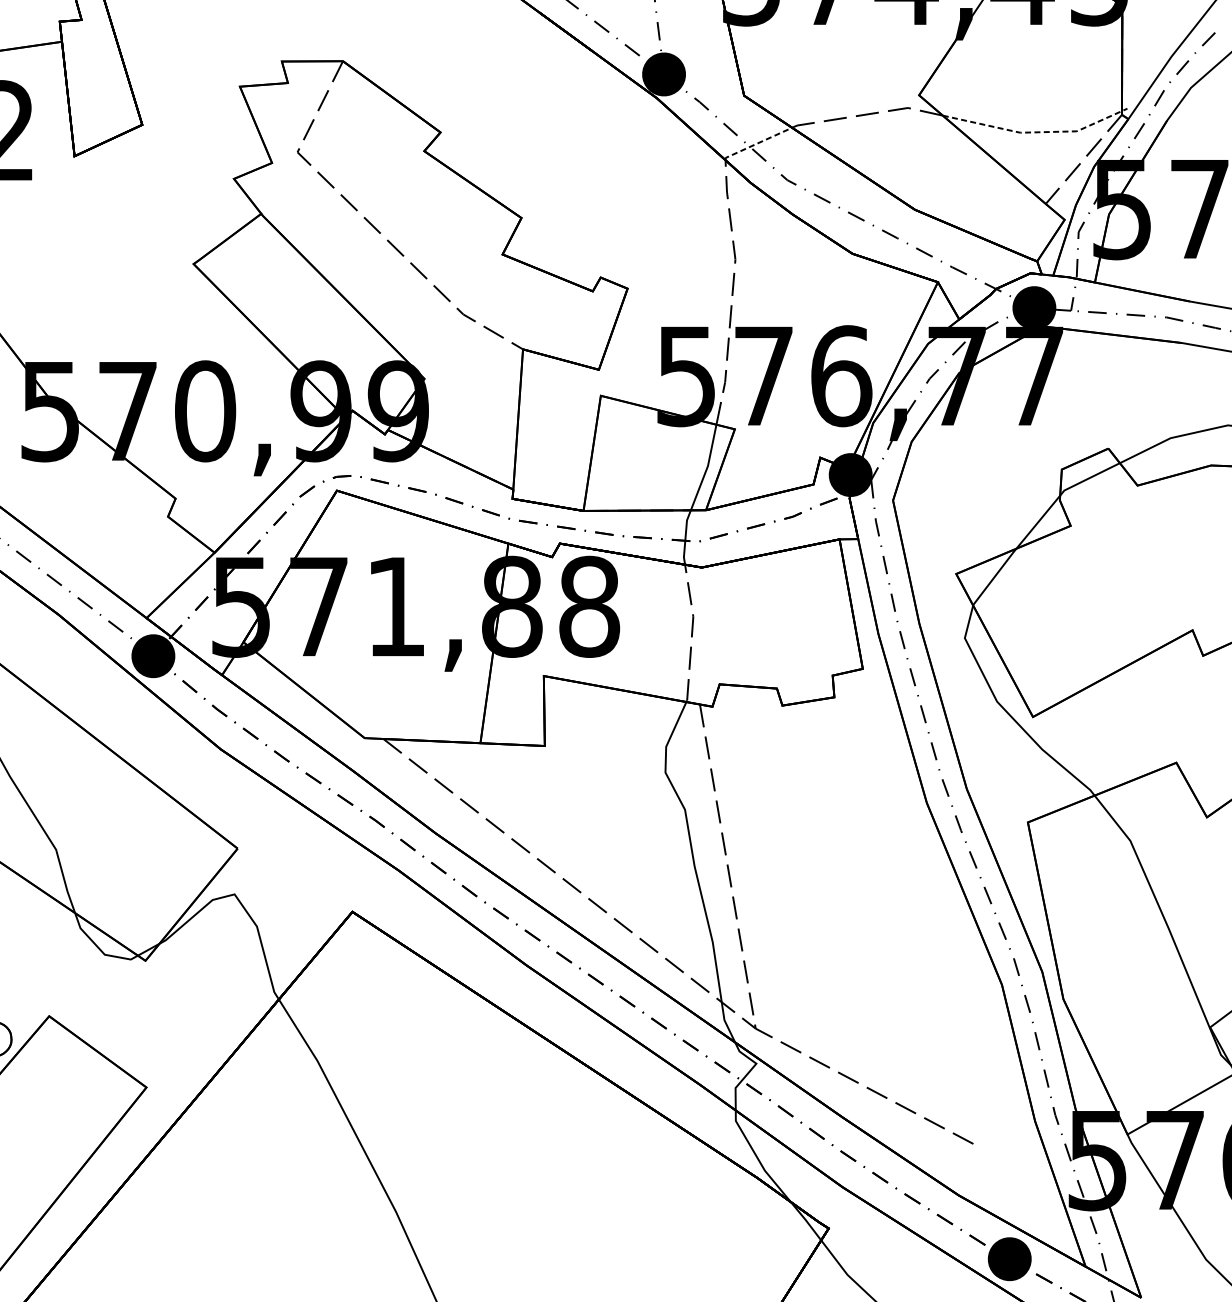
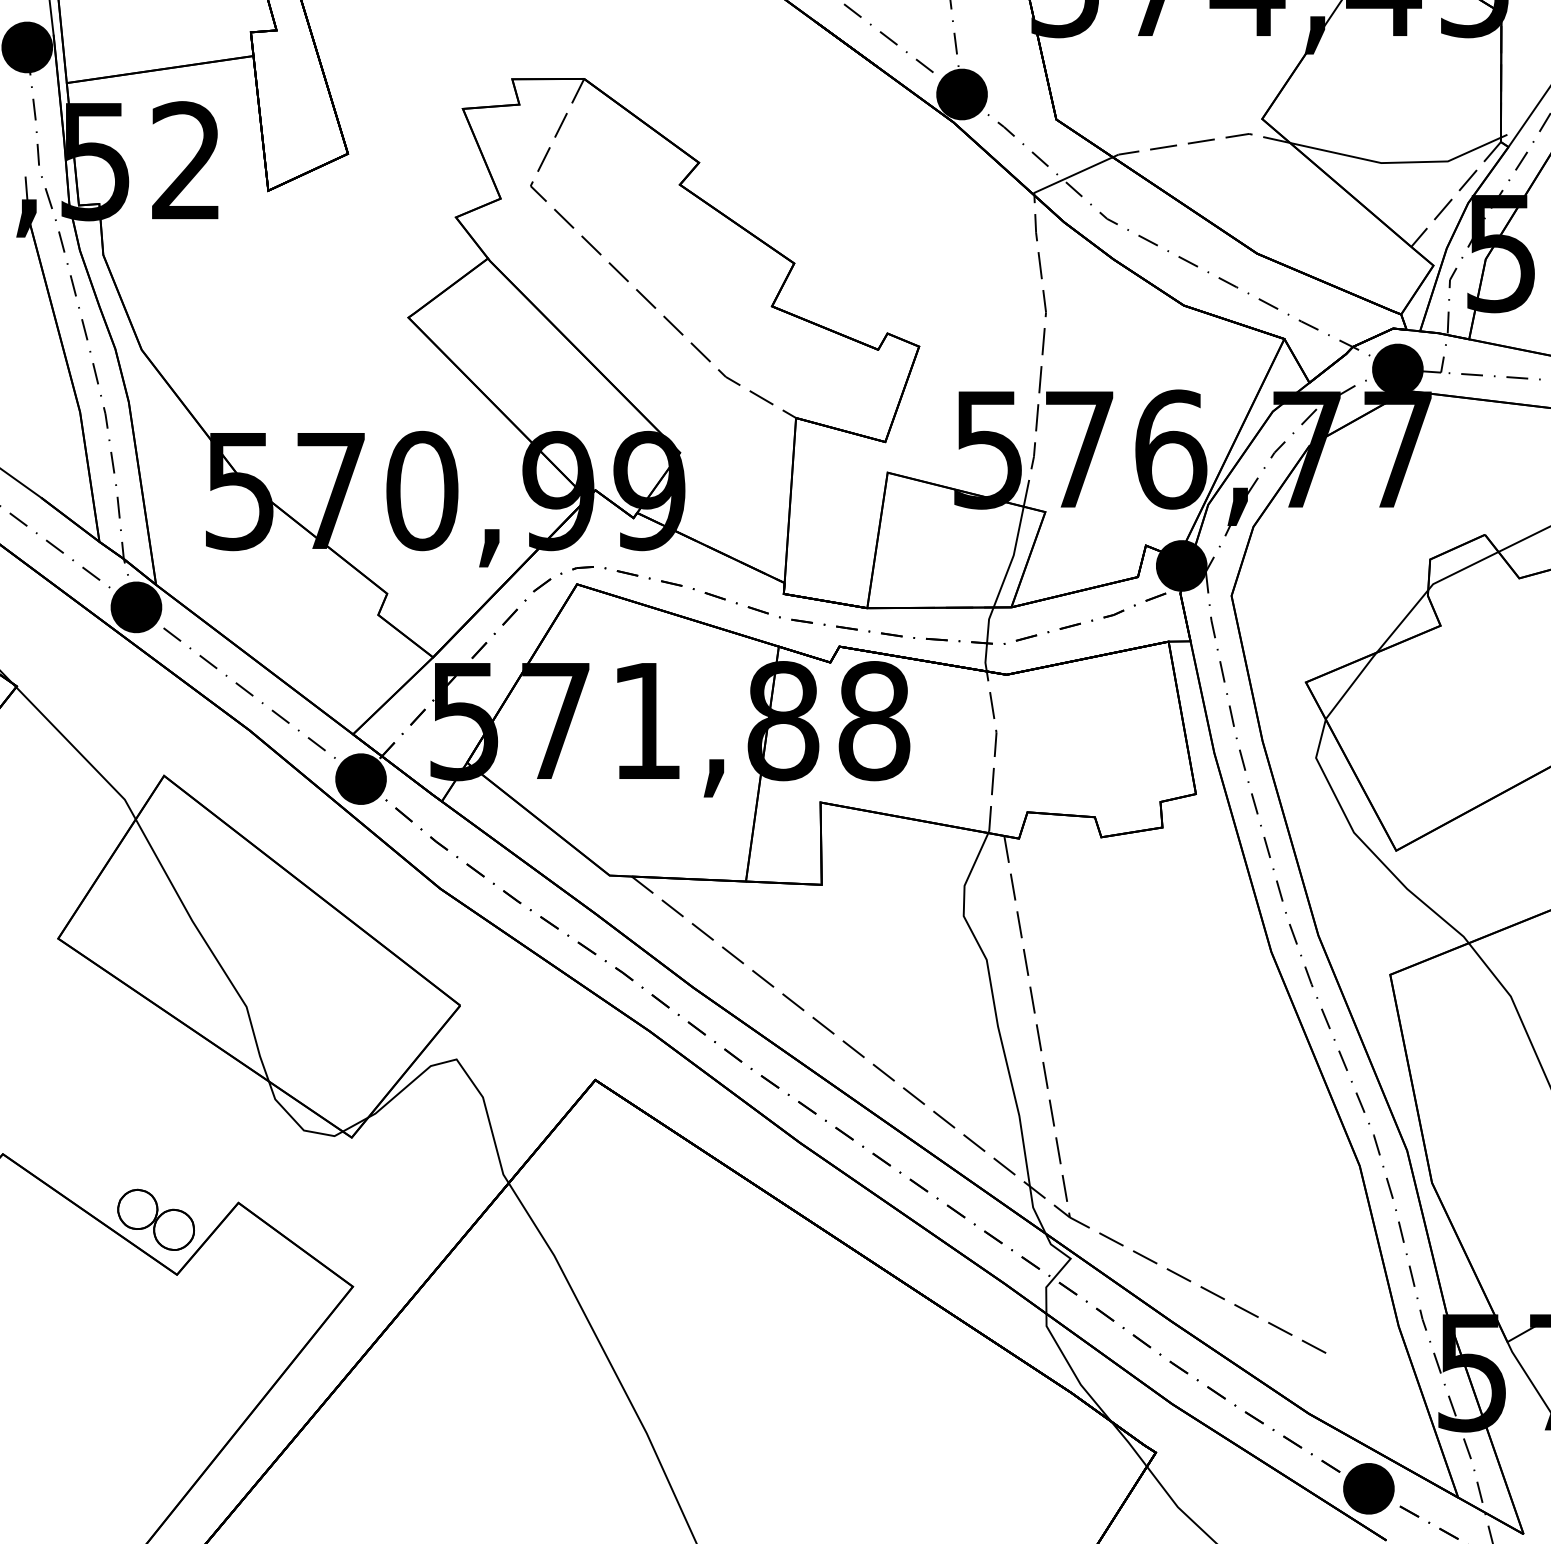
line: (1037, 132) -> (1401, 162), dashed -> solid
line: (757, 143) -> (1072, 175), dashed -> solid

